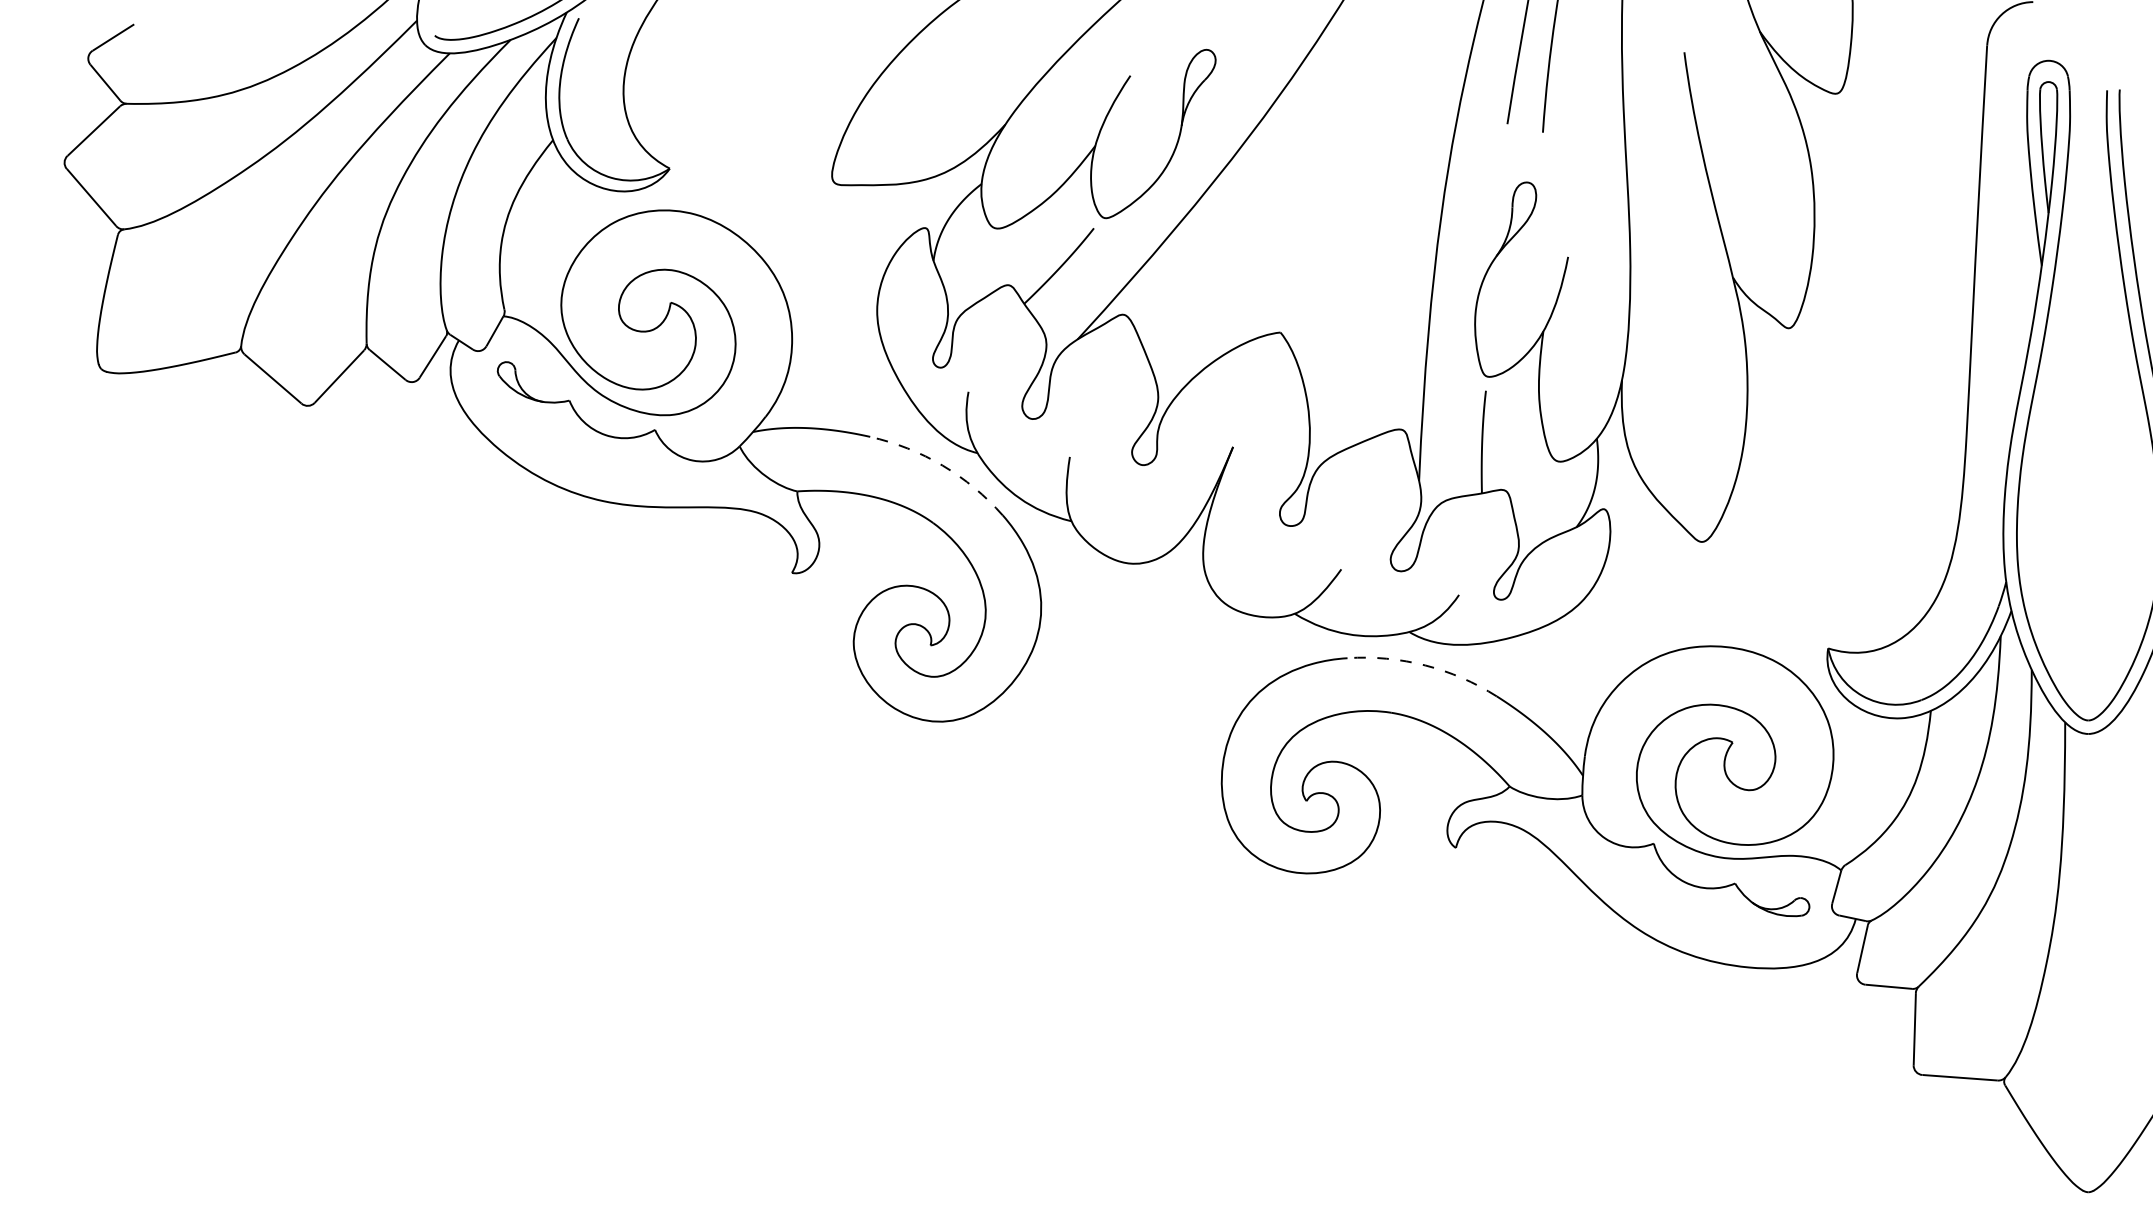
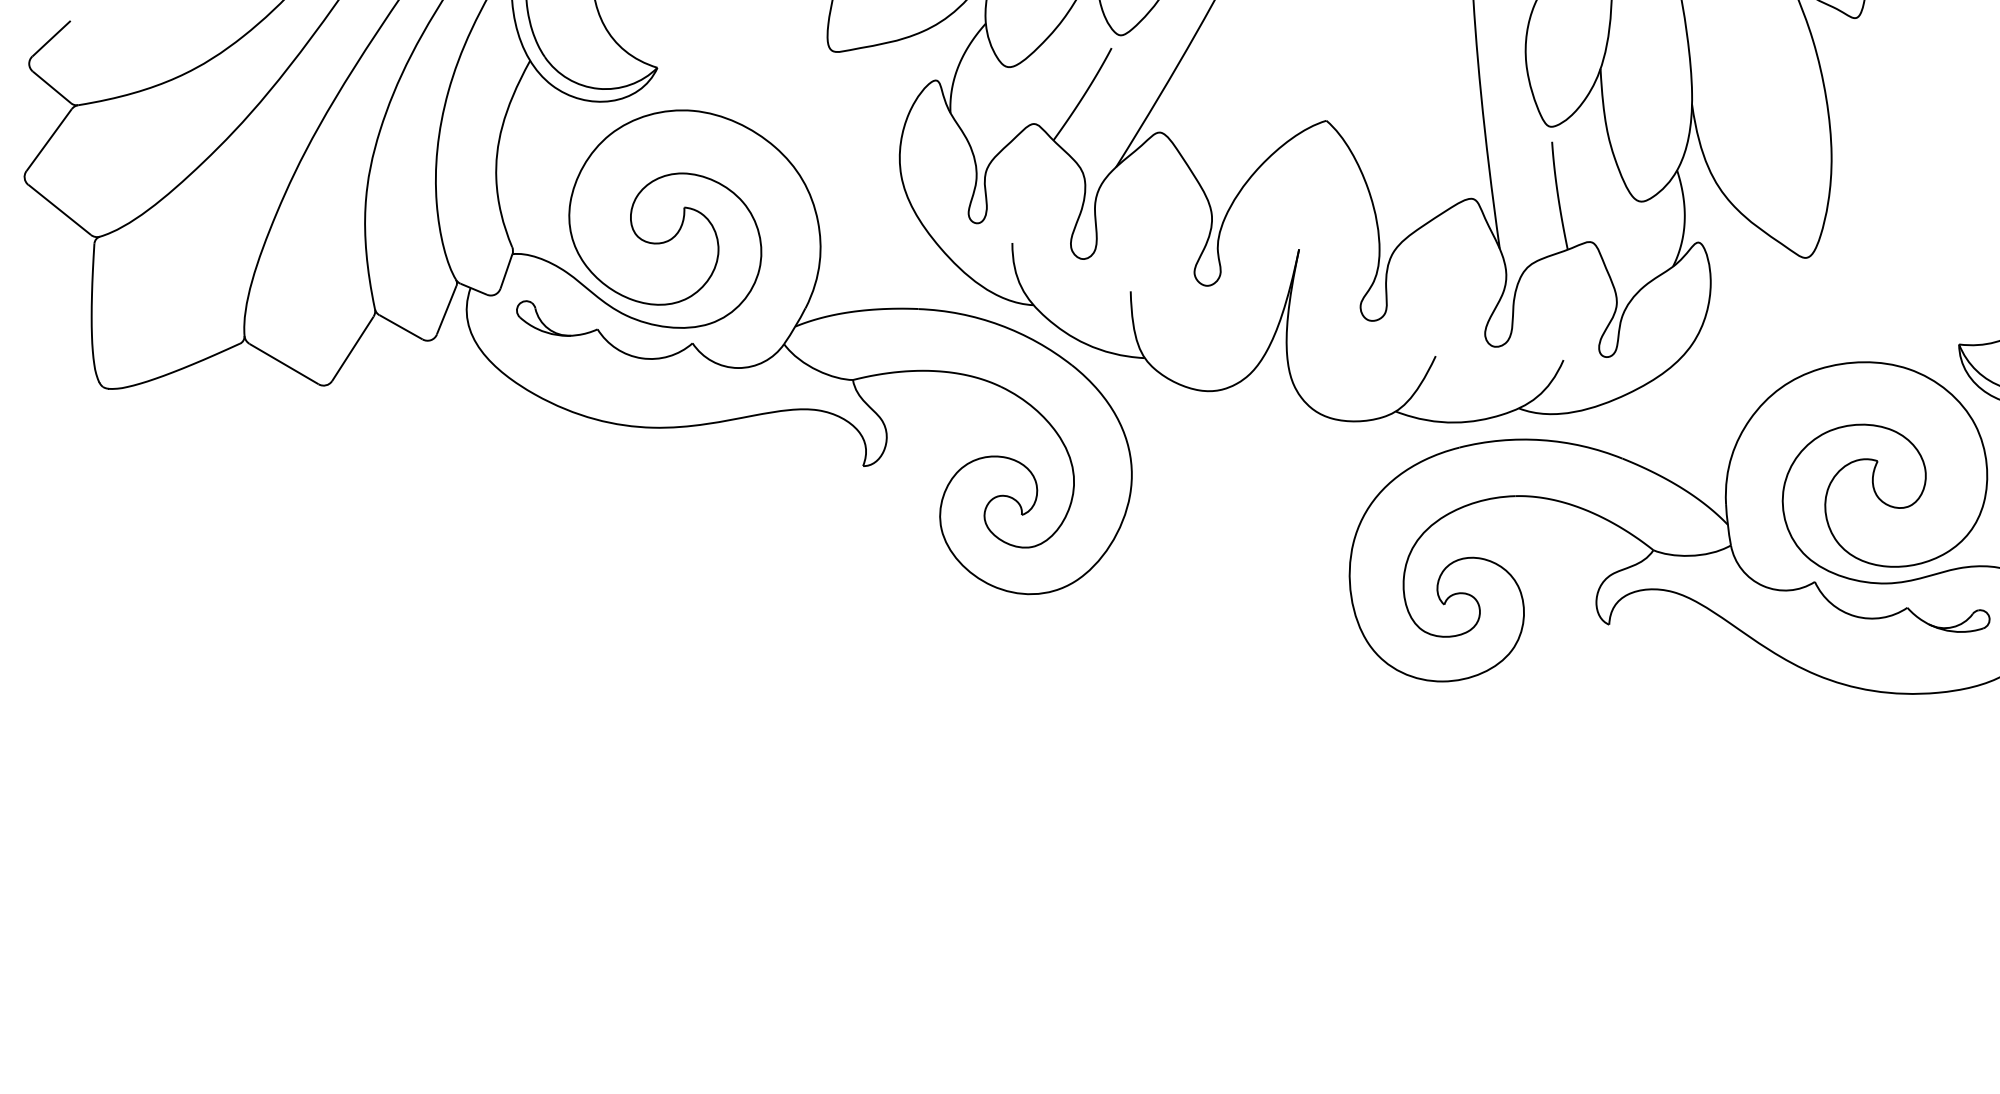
arc: (942, 465) -> (999, 324), dashed -> solid
arc: (1425, 665) -> (1542, 440), dashed -> solid

